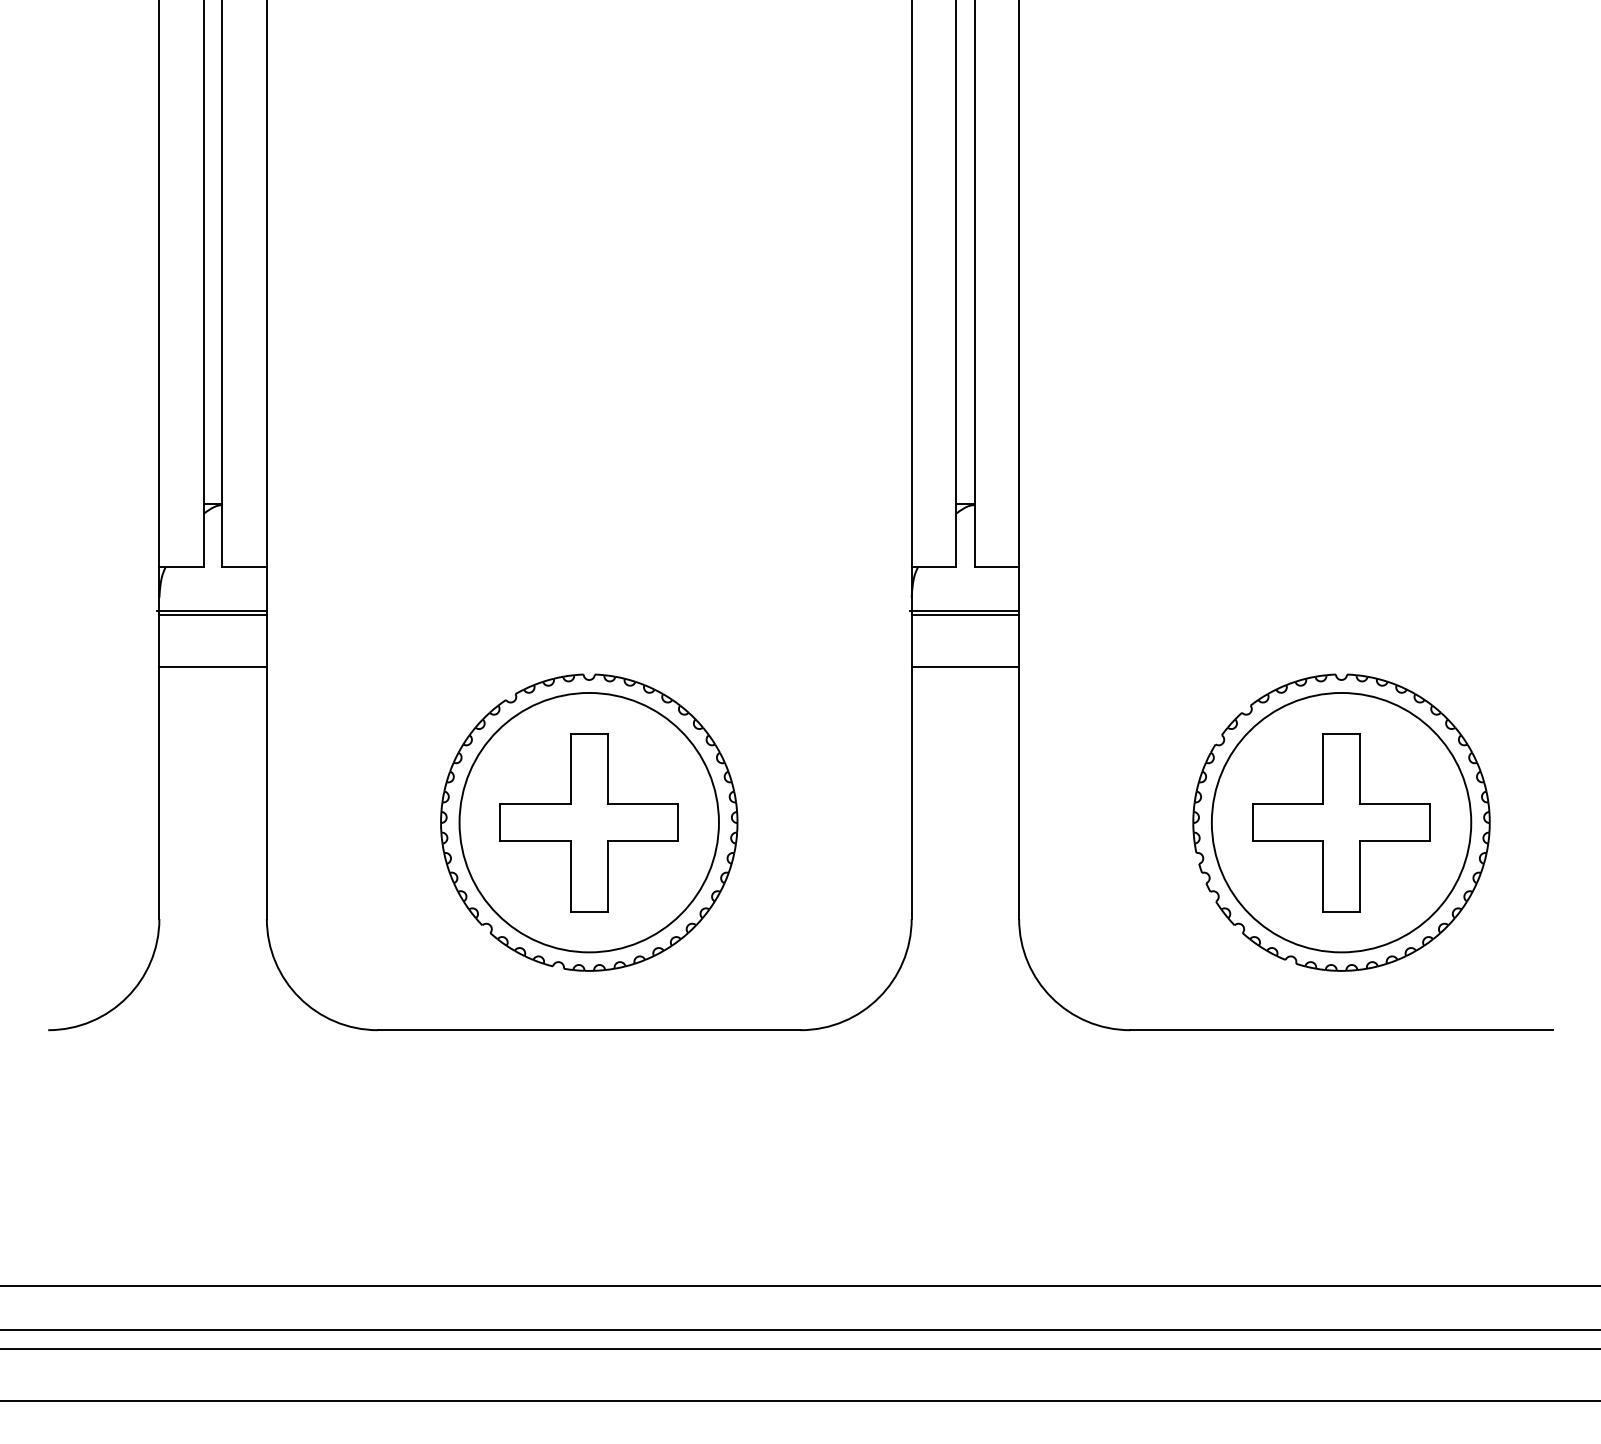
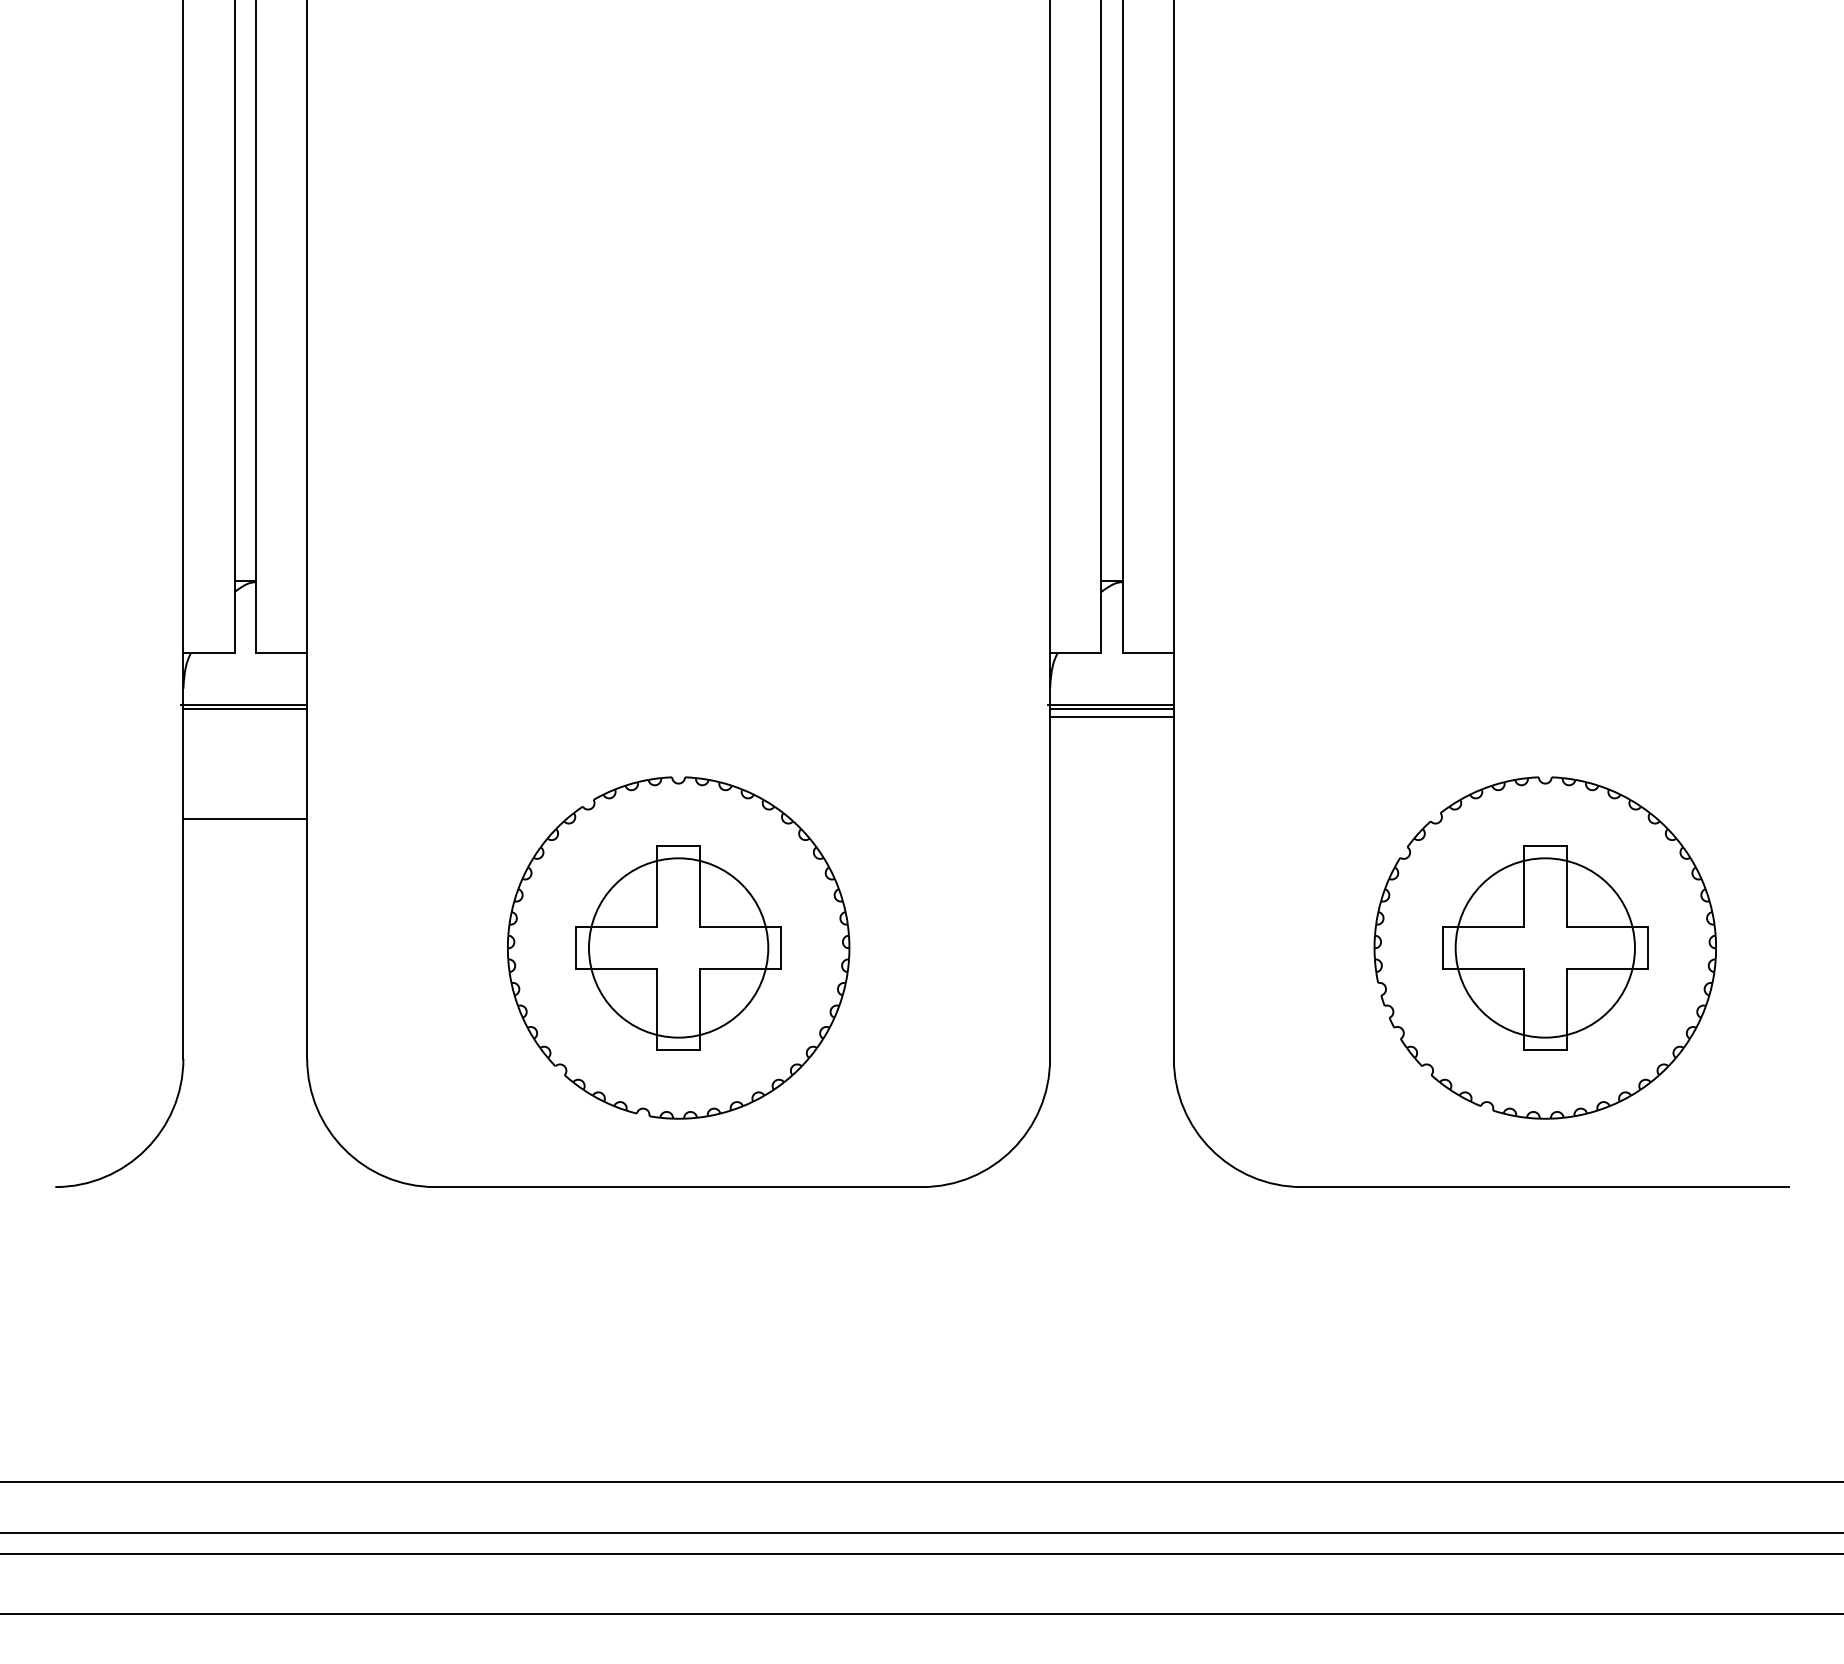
line: (213, 666) -> (245, 818), moved
line: (964, 666) -> (1111, 716), moved
circle: (589, 822) -> (678, 947), size x0.6
circle: (1340, 822) -> (1544, 947), size x0.6

